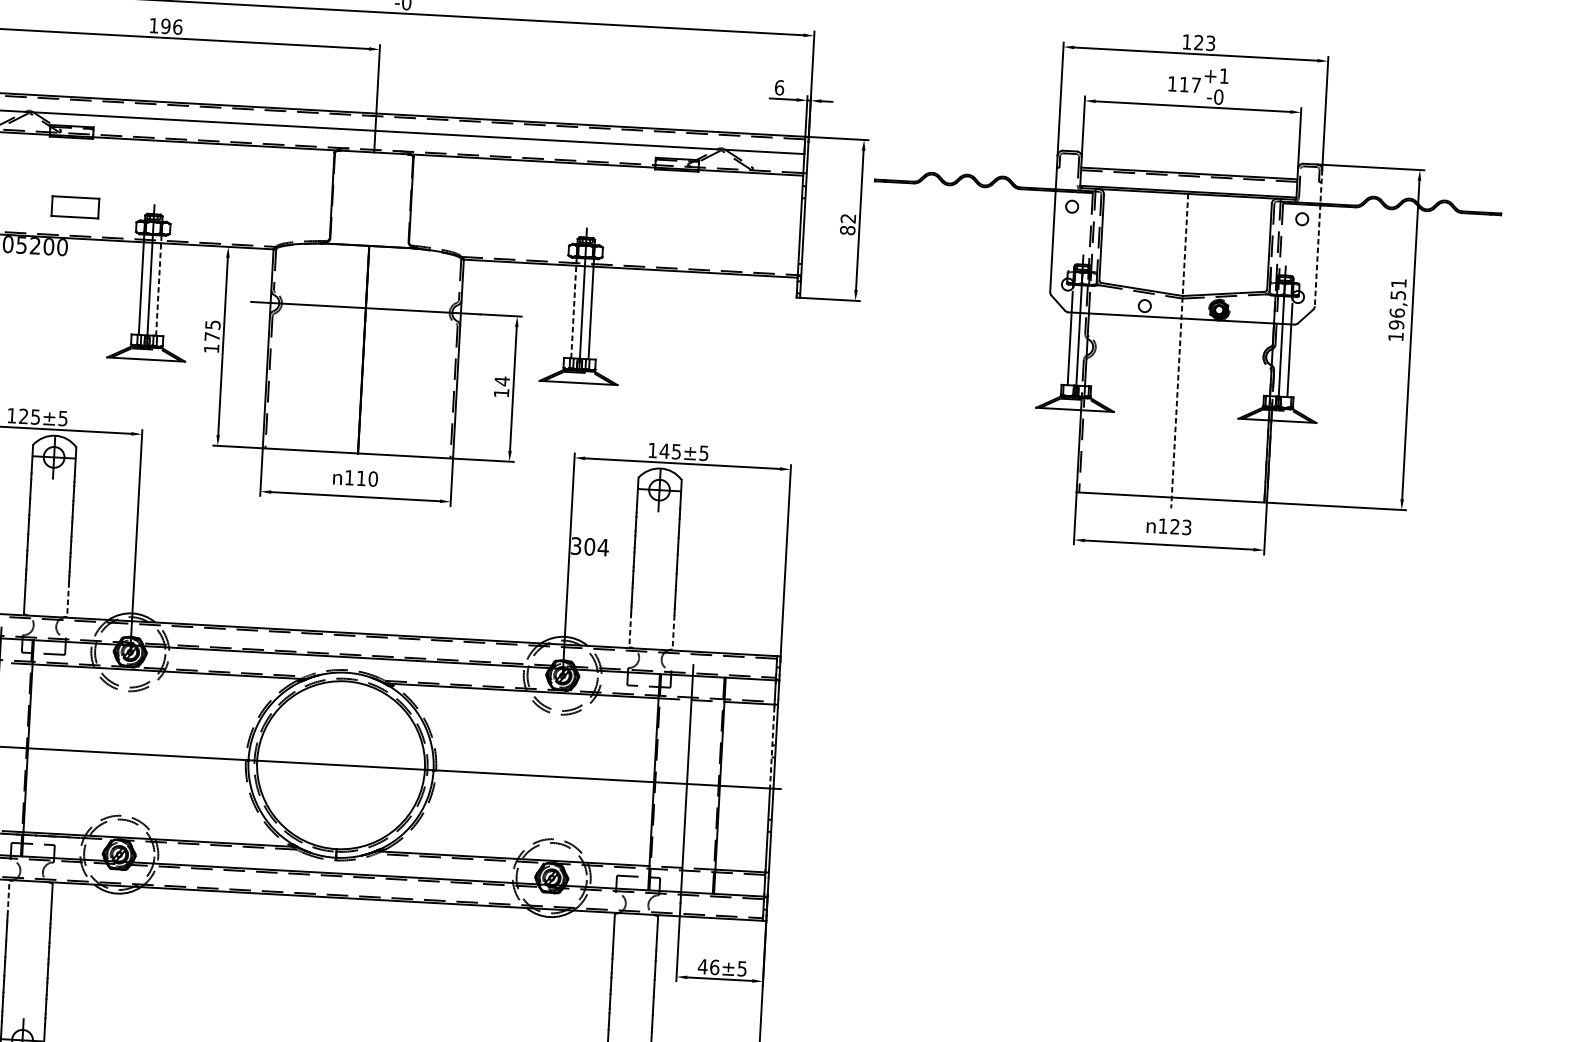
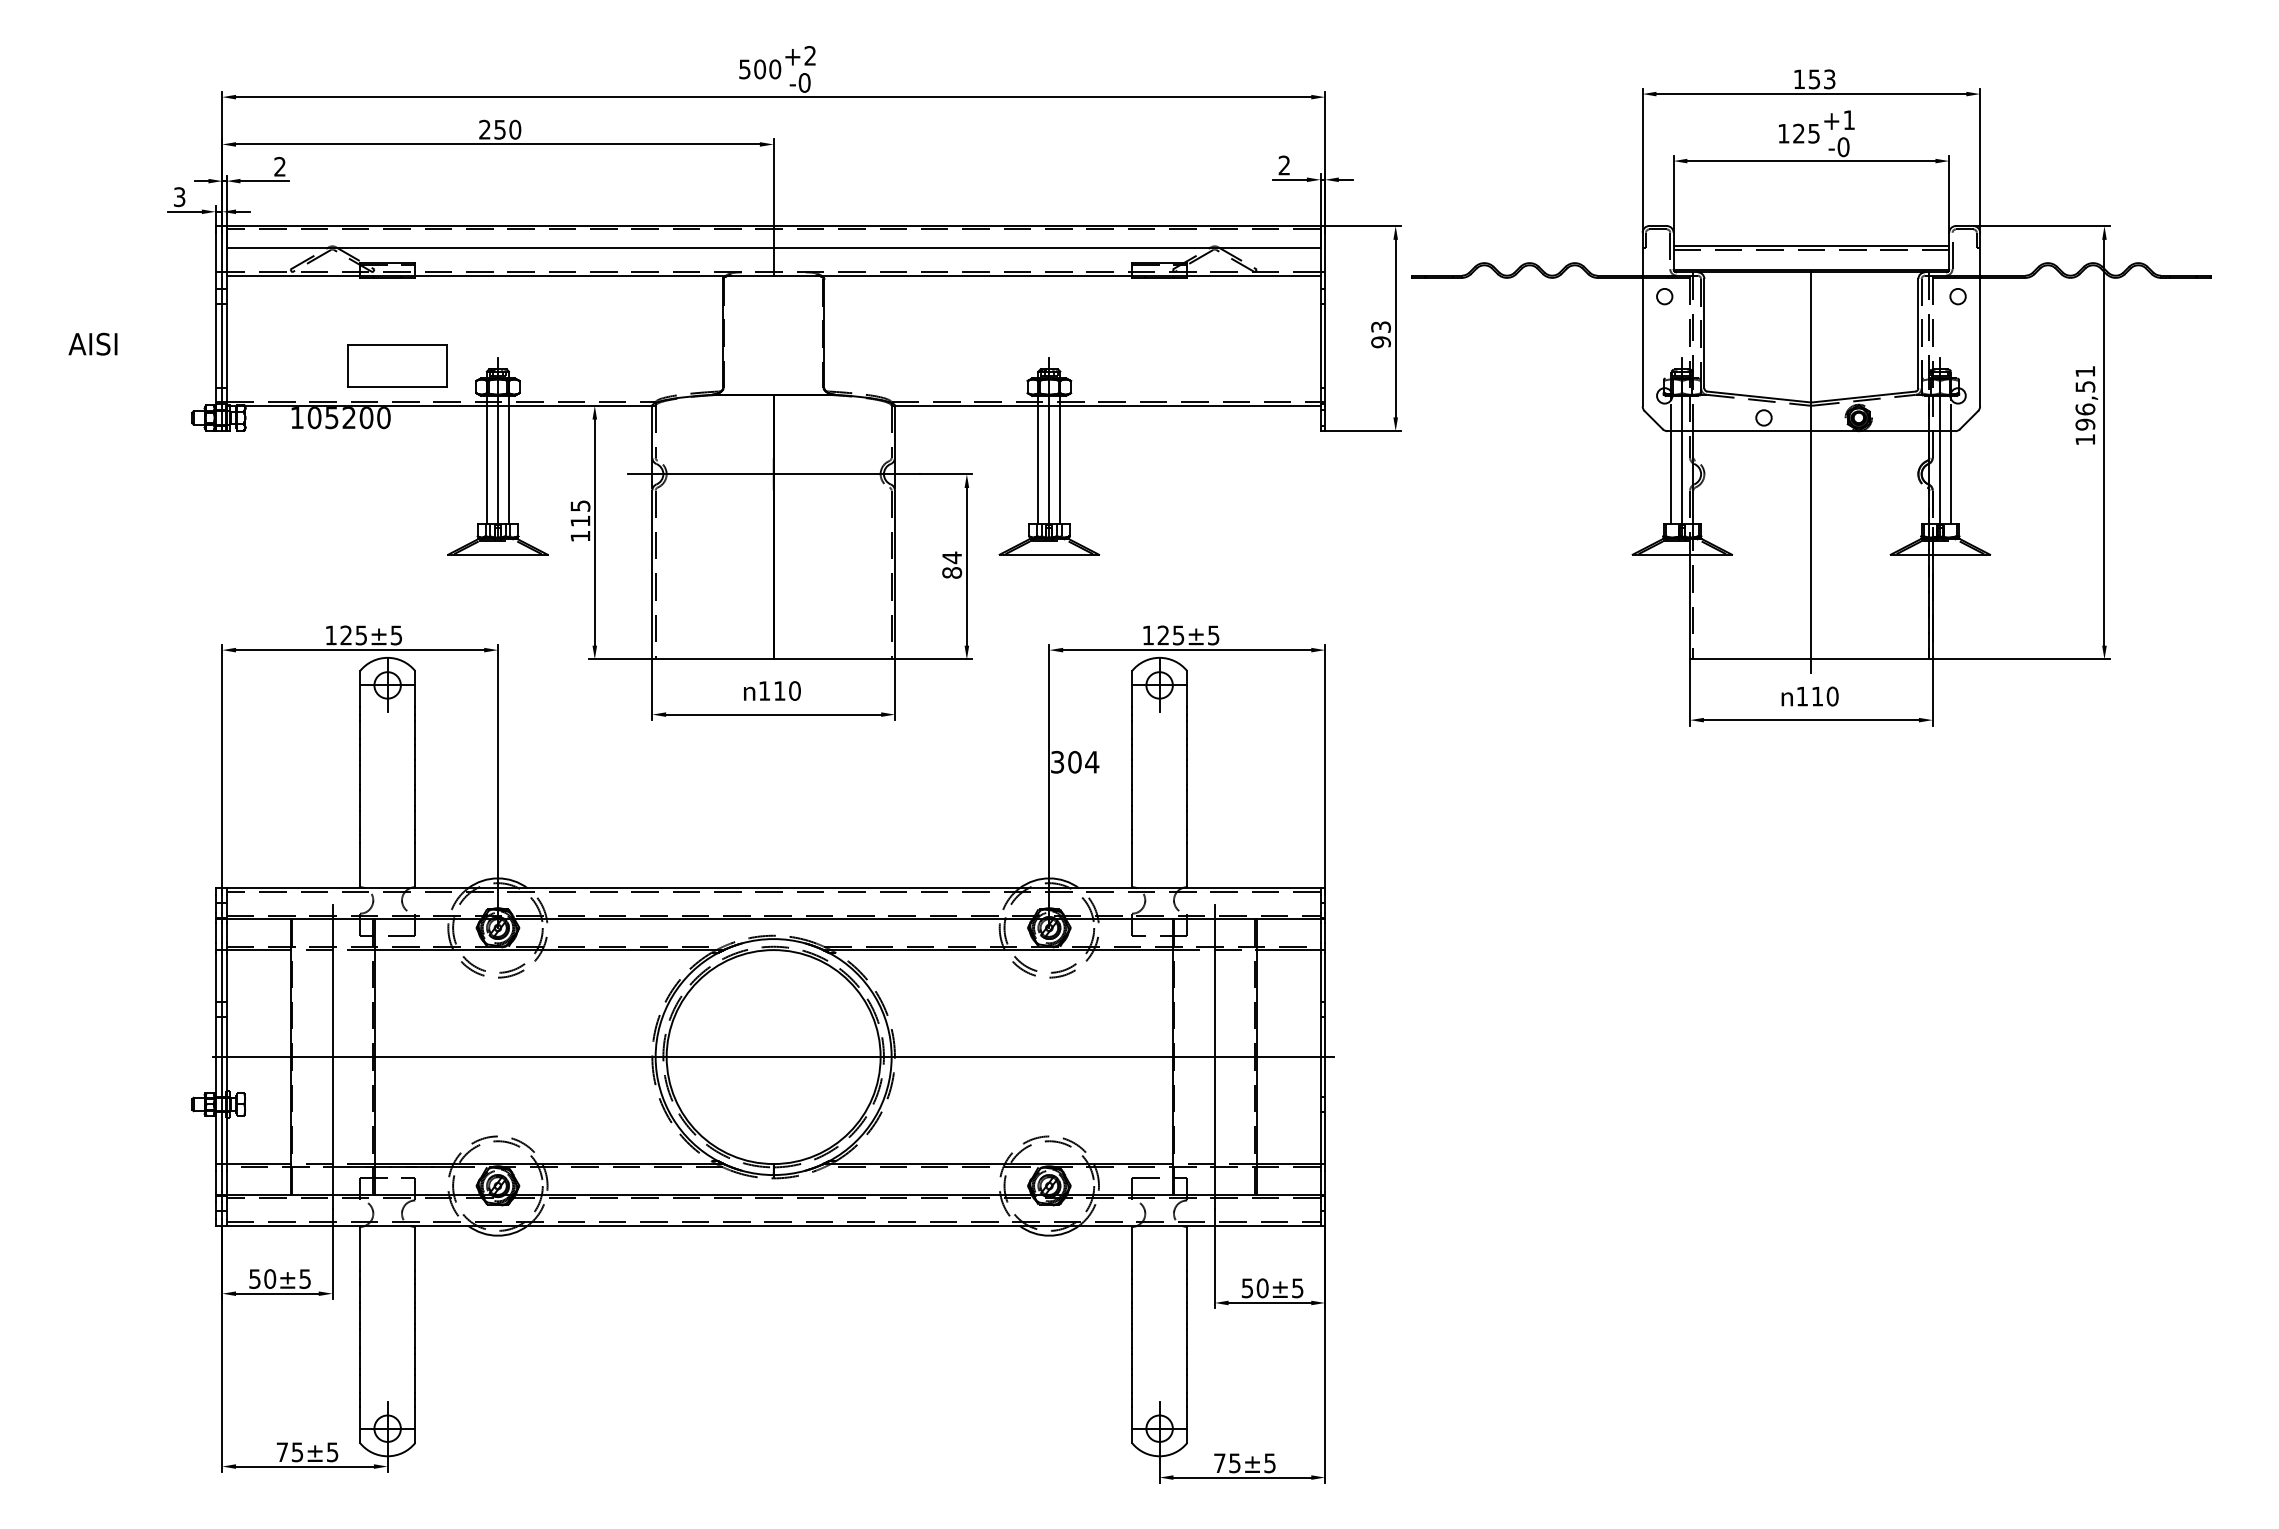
text: (166, 26) -> (500, 129), 196 -> 250
text: (1198, 42) -> (1814, 79), 123 -> 153
text: (1190, 84) -> (1806, 133), 117 -> 125
text: (779, 87) -> (1284, 165), 6 -> 2
part: (75, 206) -> (397, 365), size x1.67
text: (847, 224) -> (1380, 334), 82 -> 93
line: (1318, 238) -> (1980, 319), dashed -> solid
line: (158, 285) -> (508, 459), dashed -> solid
line: (574, 307) -> (1038, 459), dashed -> solid
text: (212, 336) -> (580, 520), 175 -> 115
line: (1179, 350) -> (1811, 472), dashed -> solid
text: (501, 392) -> (952, 572), 14 -> 84
text: (664, 451) -> (1163, 635), 145 -> 125
text: (1180, 527) -> (1824, 696), 123 -> 110
line: (68, 599) -> (415, 865), dashed -> solid
line: (630, 630) -> (1132, 865), dashed -> solid
line: (673, 632) -> (1187, 865), dashed -> solid
line: (772, 747) -> (1320, 1004), dashed -> solid
line: (8, 897) -> (360, 1248), dashed -> solid
text: (708, 967) -> (1254, 1288), 46 -> 50

